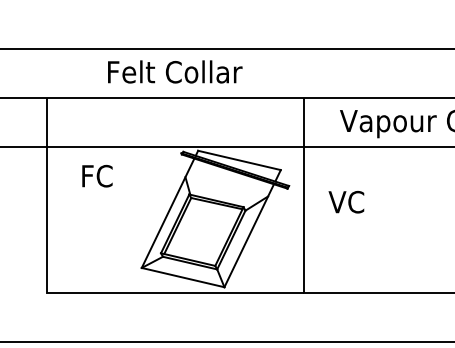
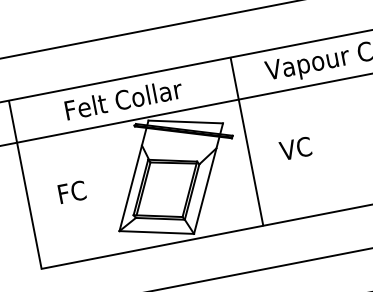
text: (175, 71) -> (124, 99), moved
text: (97, 175) -> (72, 191), moved
text: (346, 202) -> (295, 149), moved

